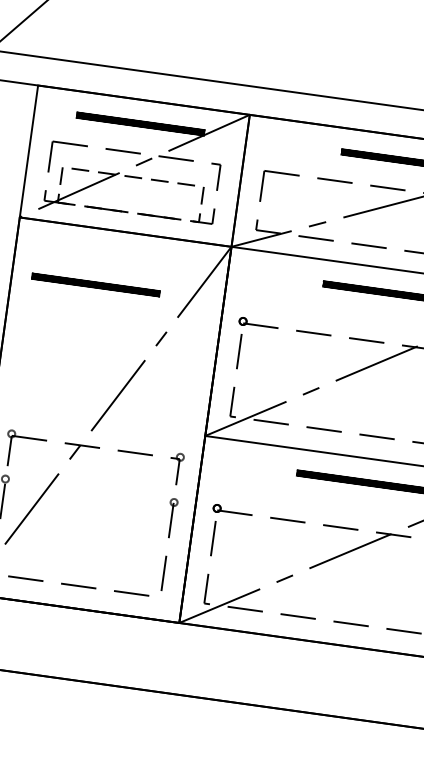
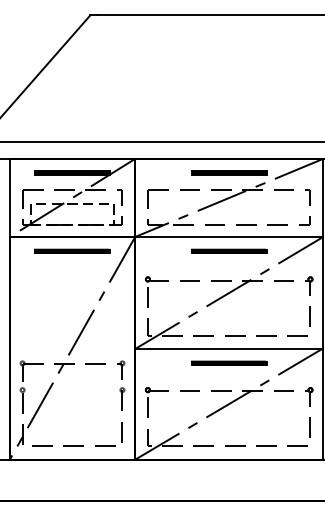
part: (96, 283) -> (72, 250), moved

